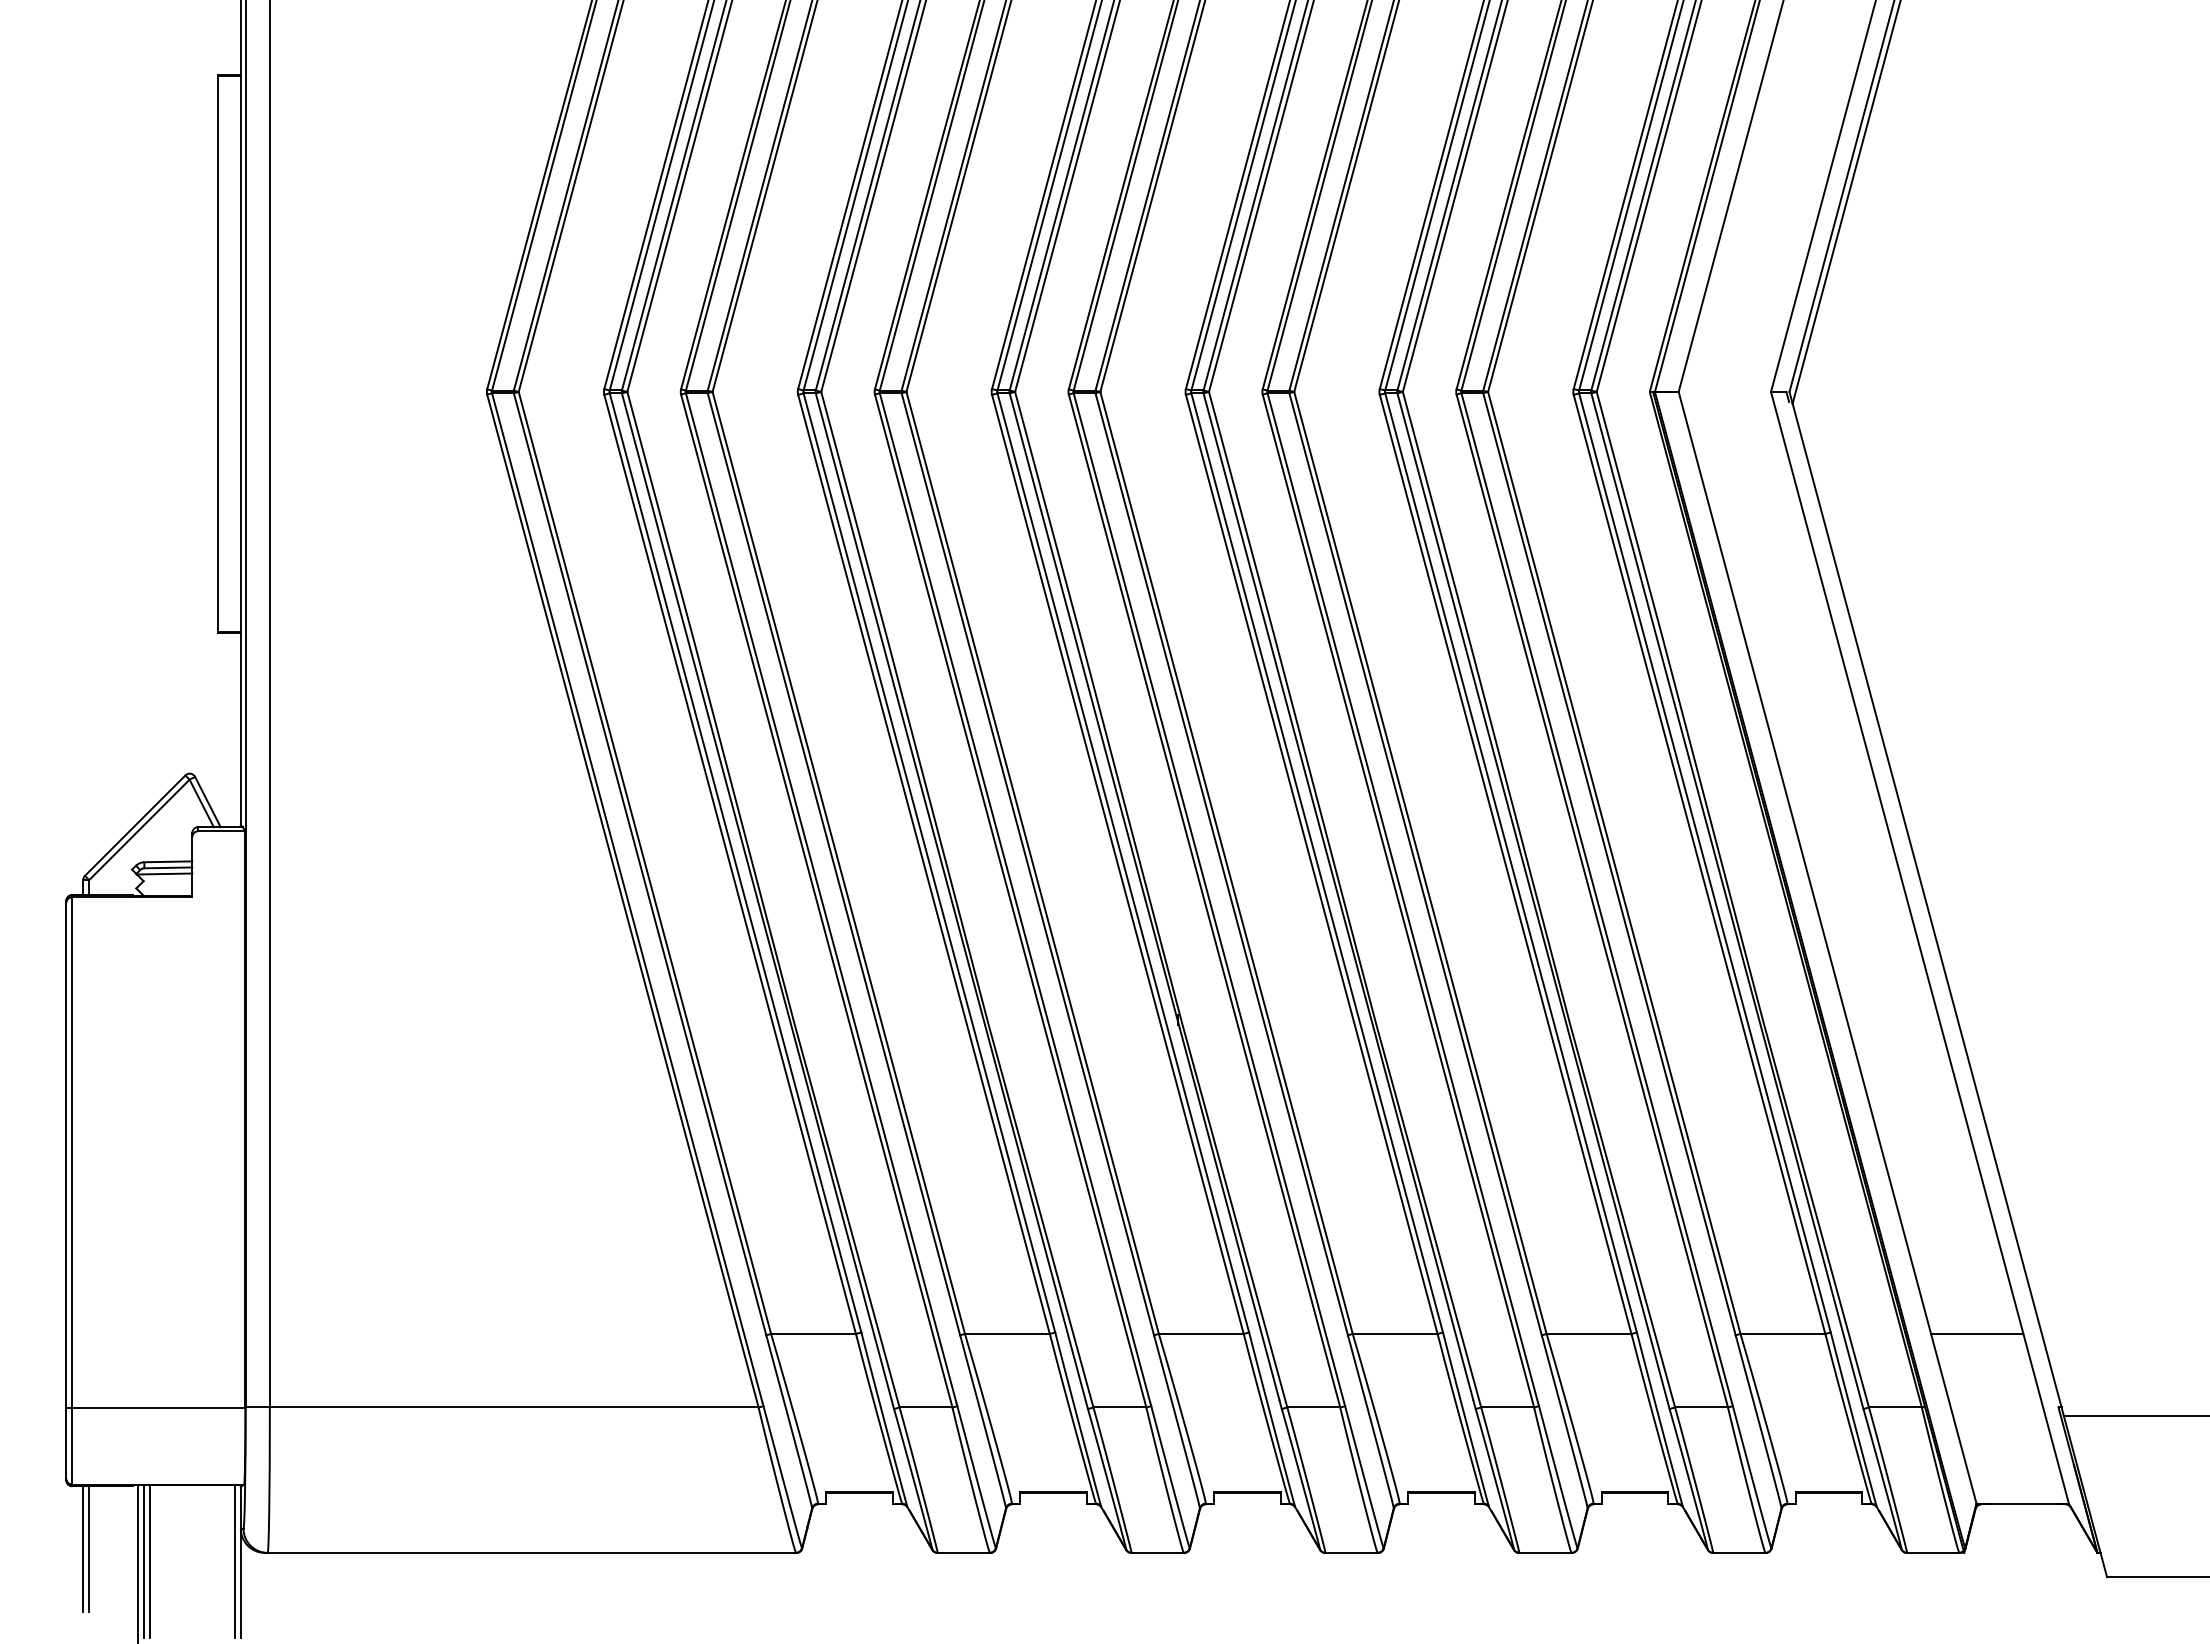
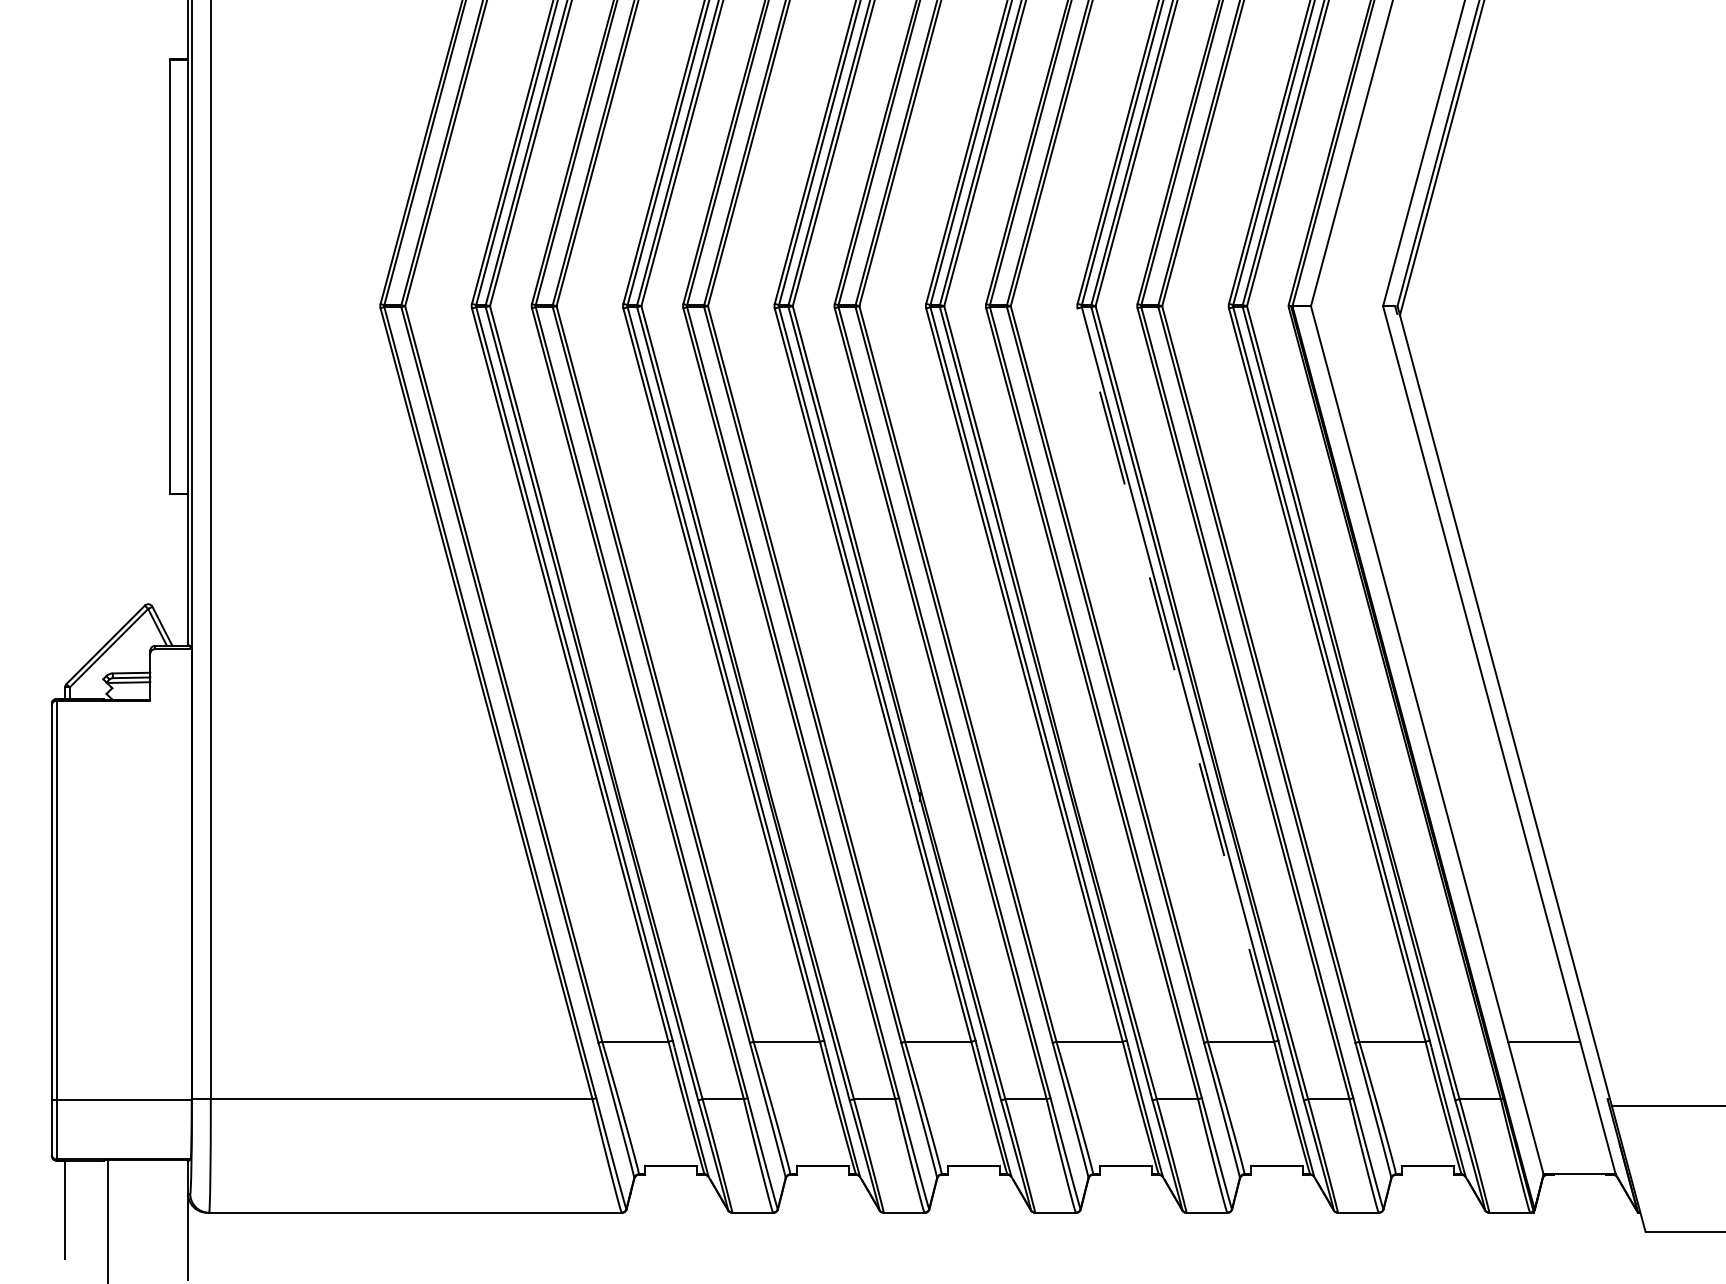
line: (1505, 863) -> (1175, 674), solid -> dashed
line: (89, 1548) -> (69, 1209), removed
line: (143, 1561) -> (112, 1219), removed
line: (149, 1561) -> (116, 1219), removed
line: (234, 1561) -> (183, 1219), removed

